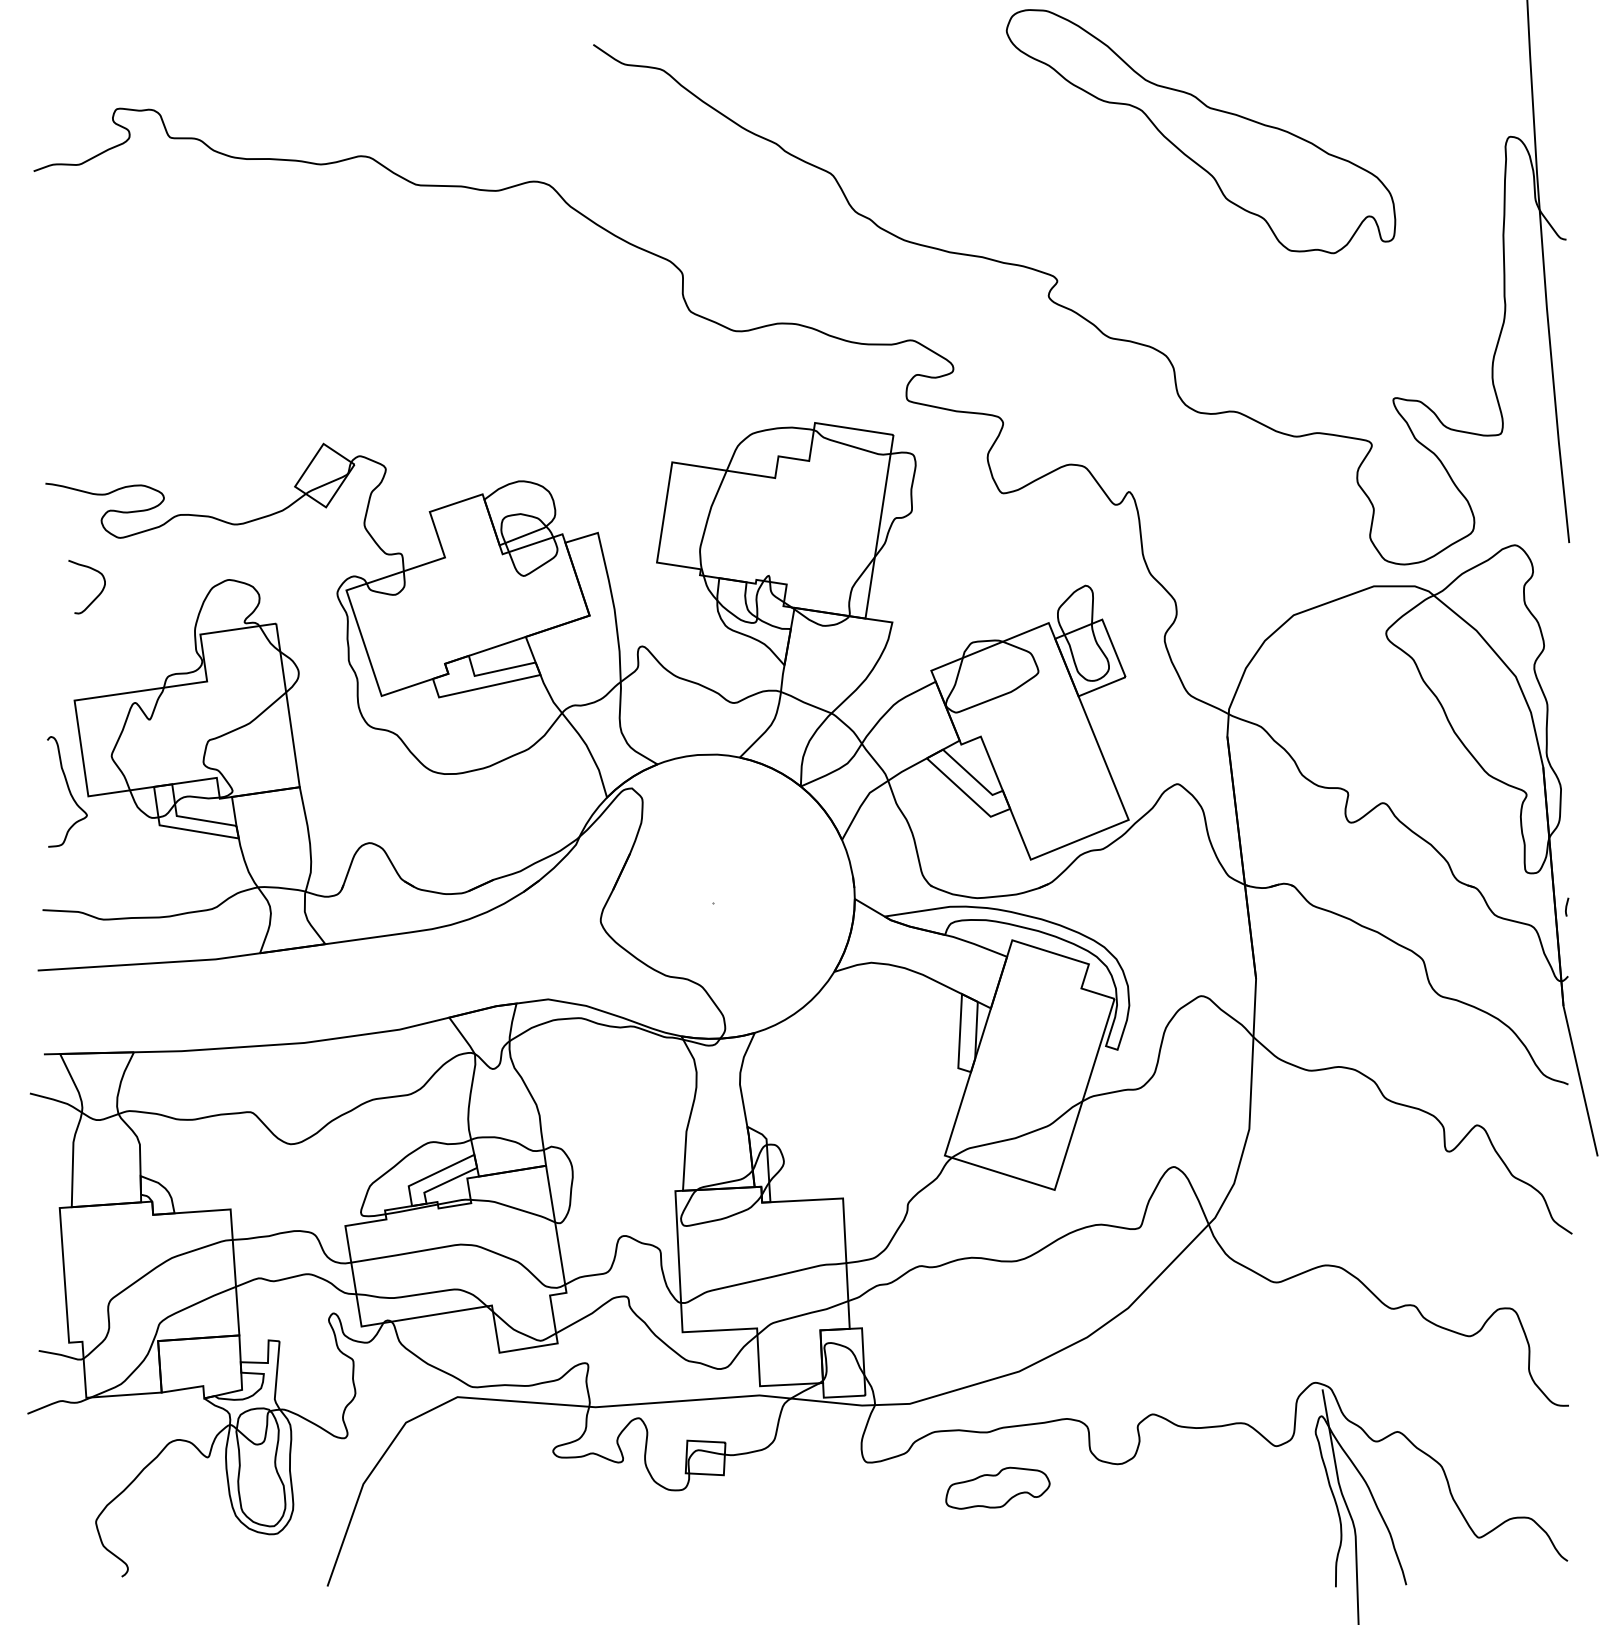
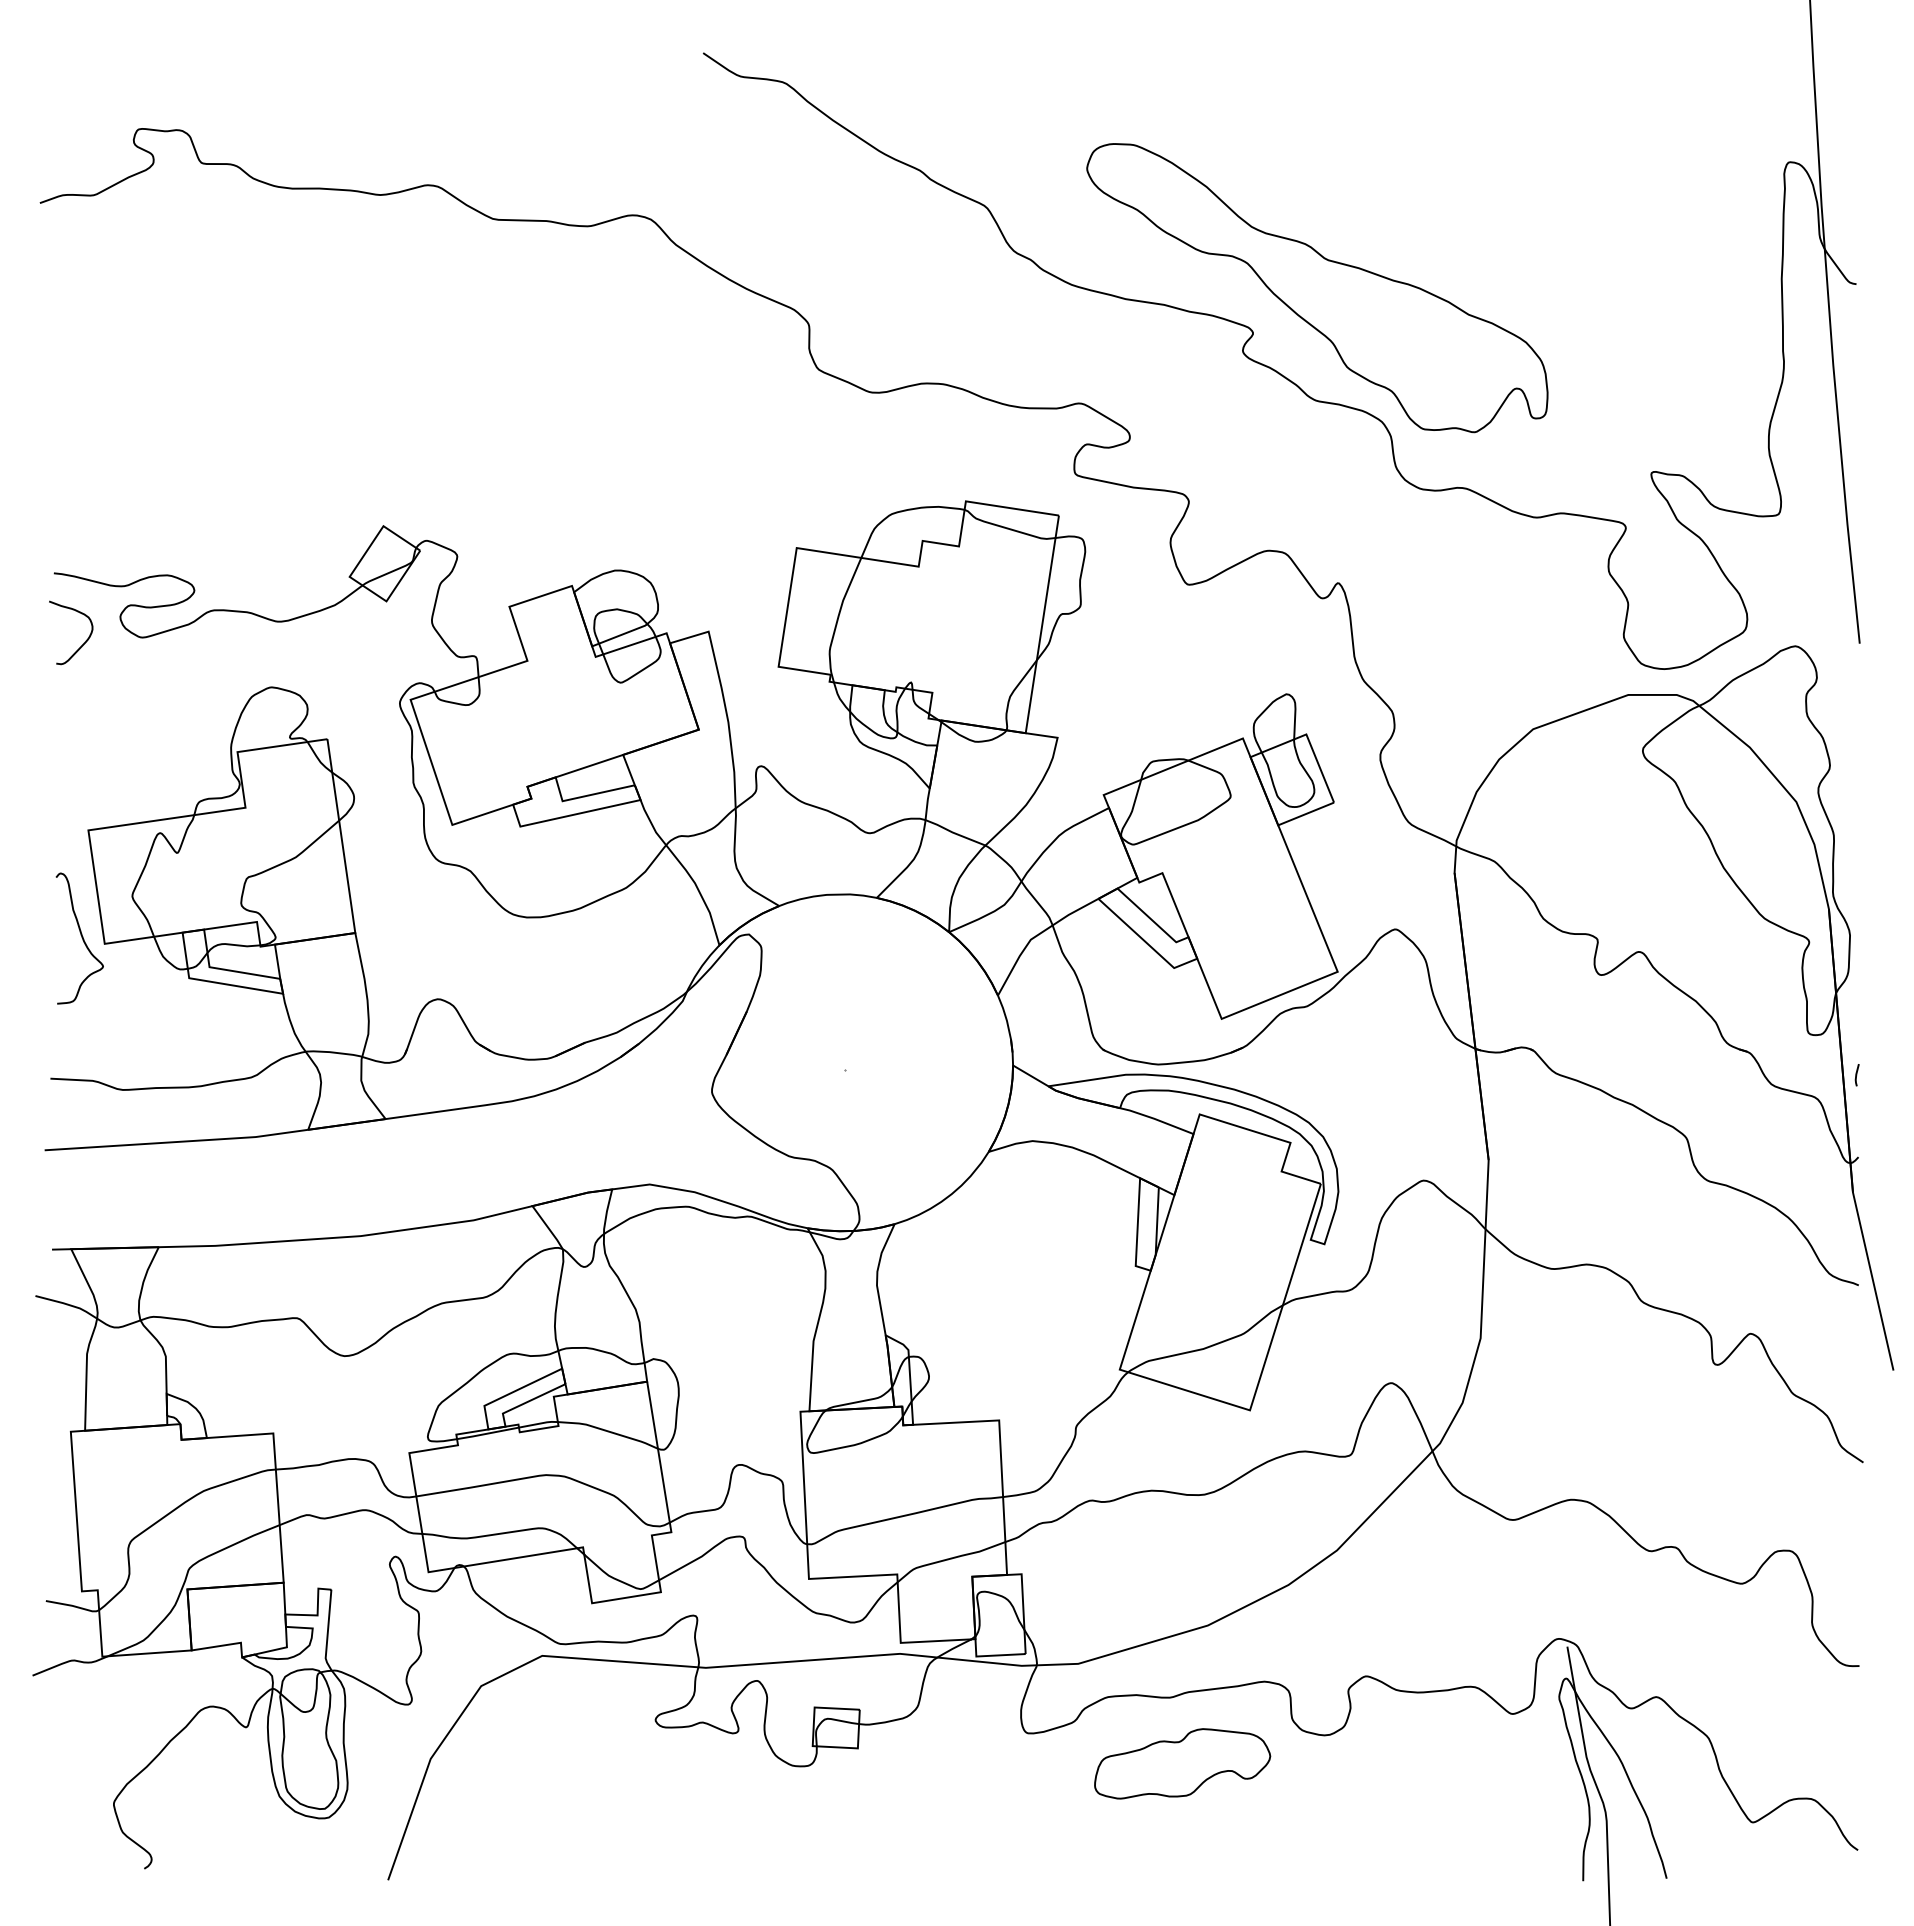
part: (1201, 131) -> (1317, 288), moved
curve: (99, 593) -> (85, 640), moved
part: (997, 1487) -> (1182, 1763), size x1.43

